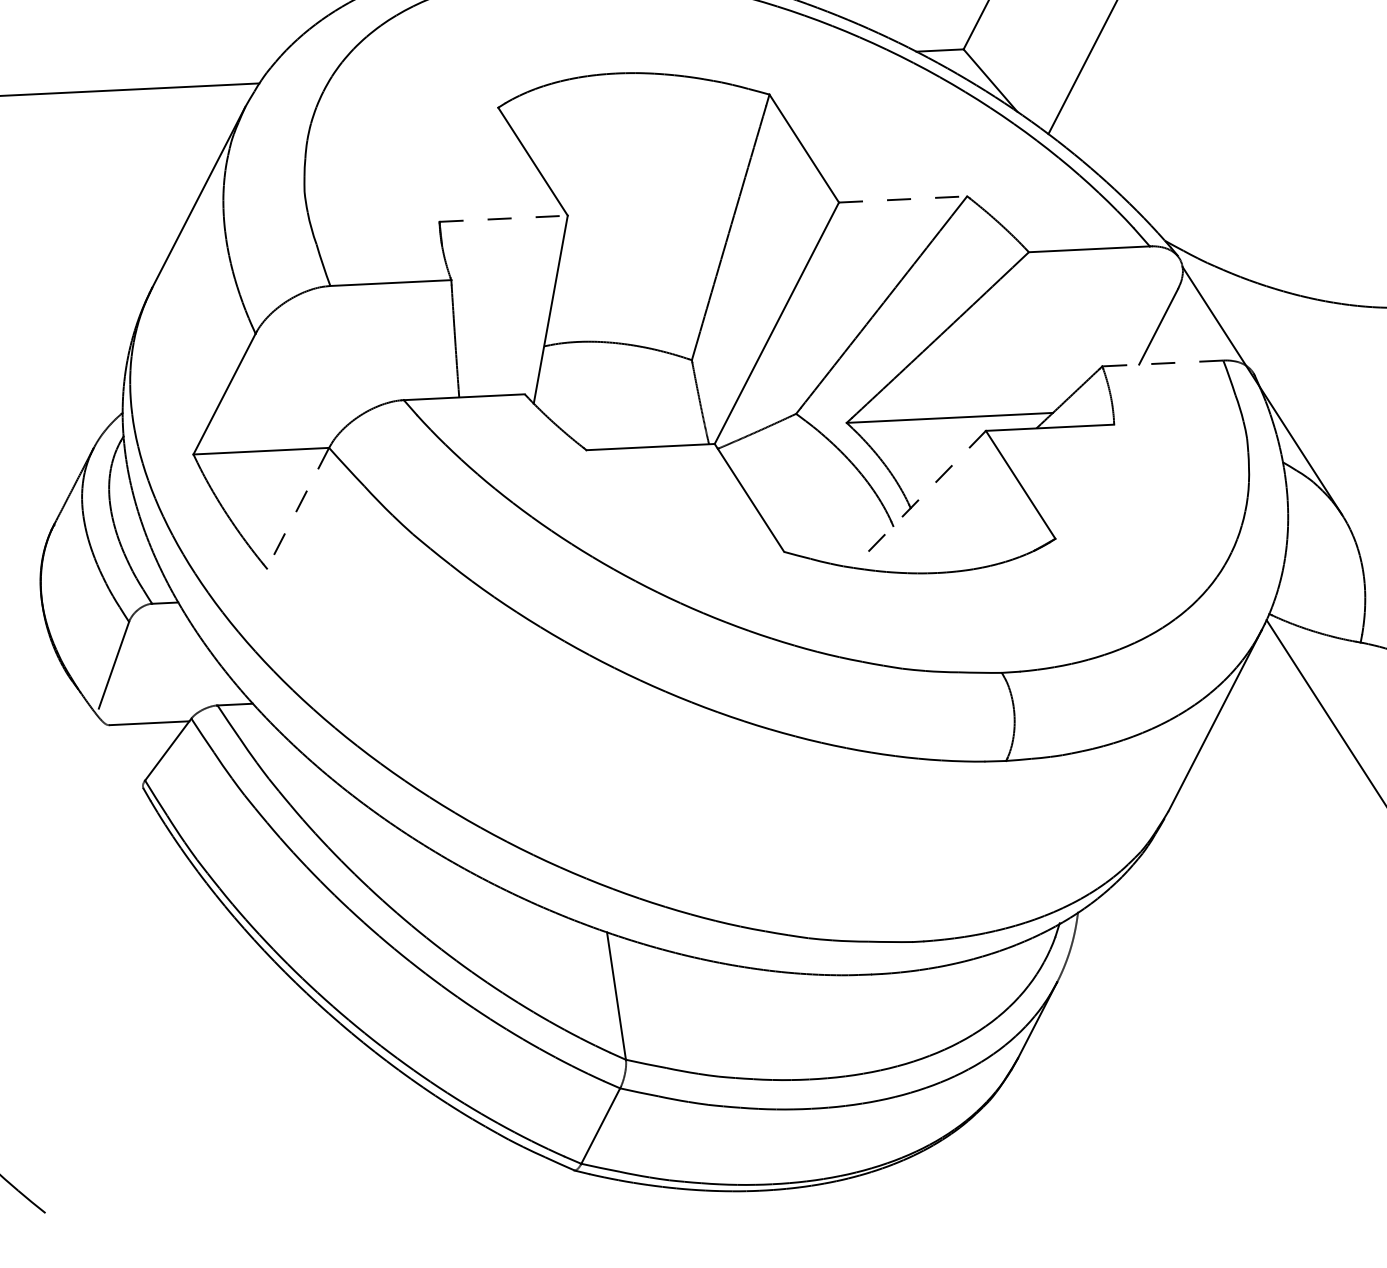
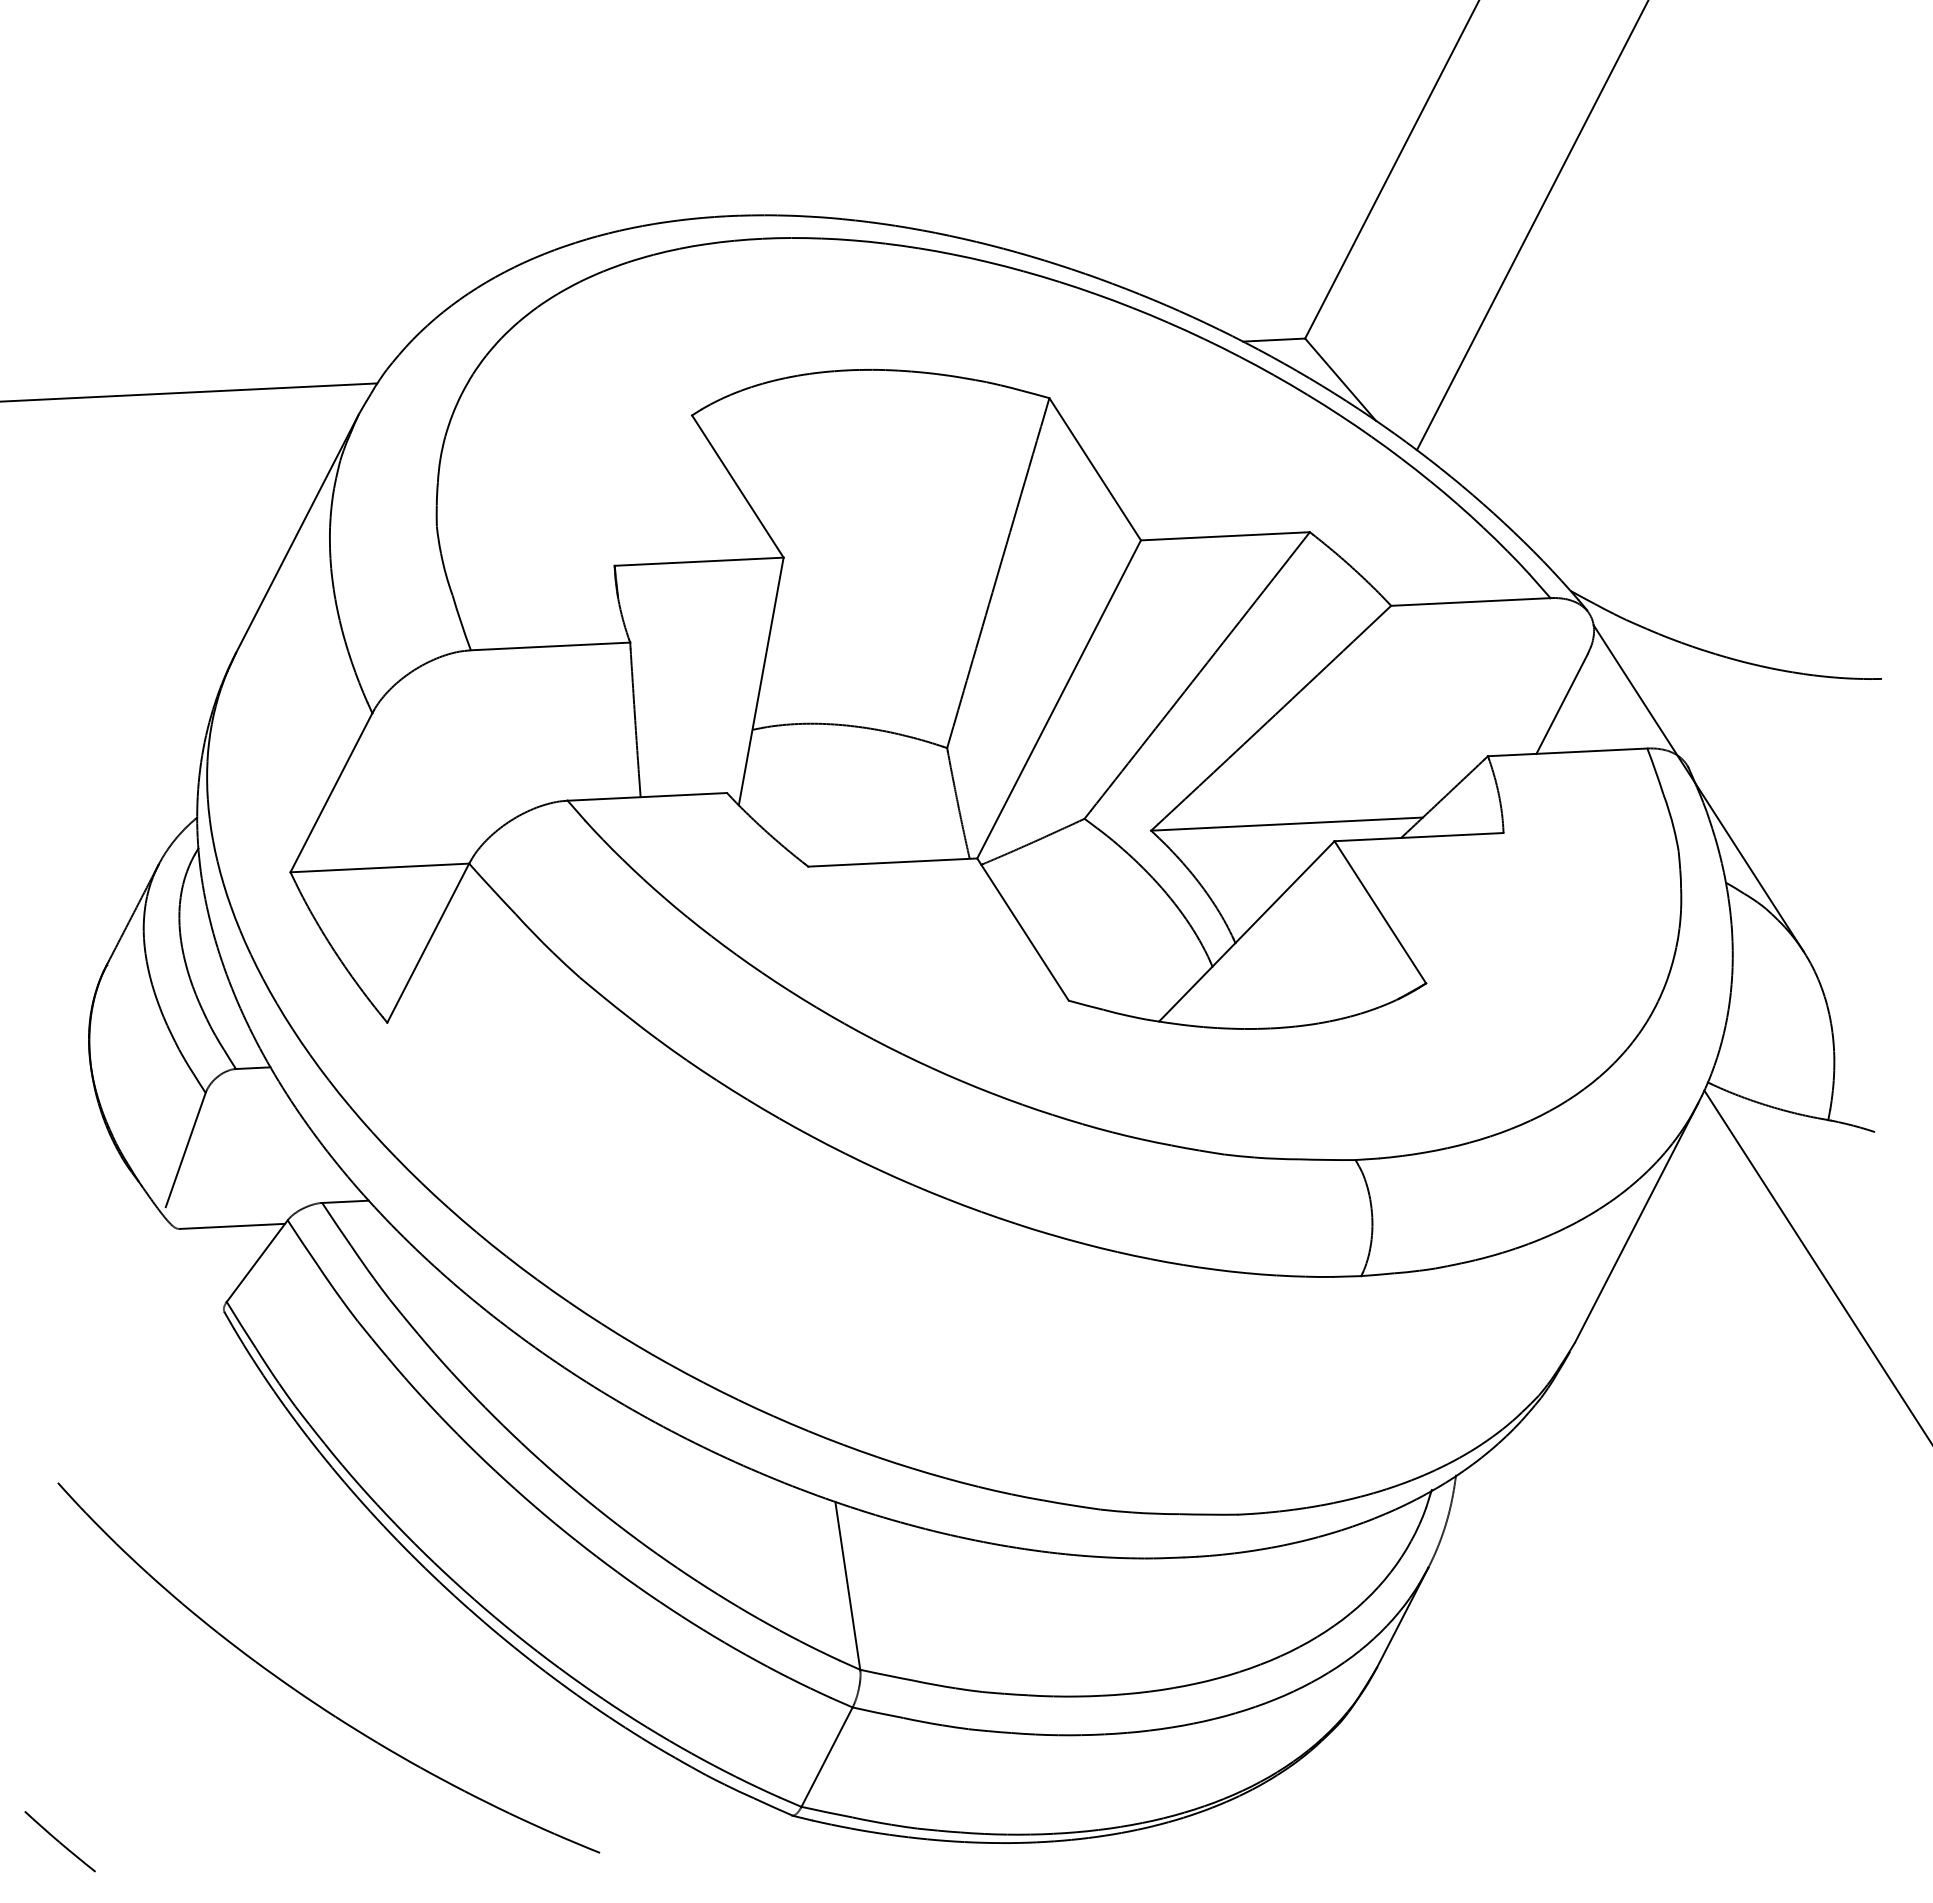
line: (903, 199) -> (1225, 536), dashed -> solid
line: (503, 218) -> (699, 561), dashed -> solid
line: (1162, 363) -> (1567, 752), dashed -> solid
line: (919, 499) -> (1246, 931), dashed -> solid
line: (298, 508) -> (428, 943), dashed -> solid
part: (207, 1080) -> (308, 1697), added

